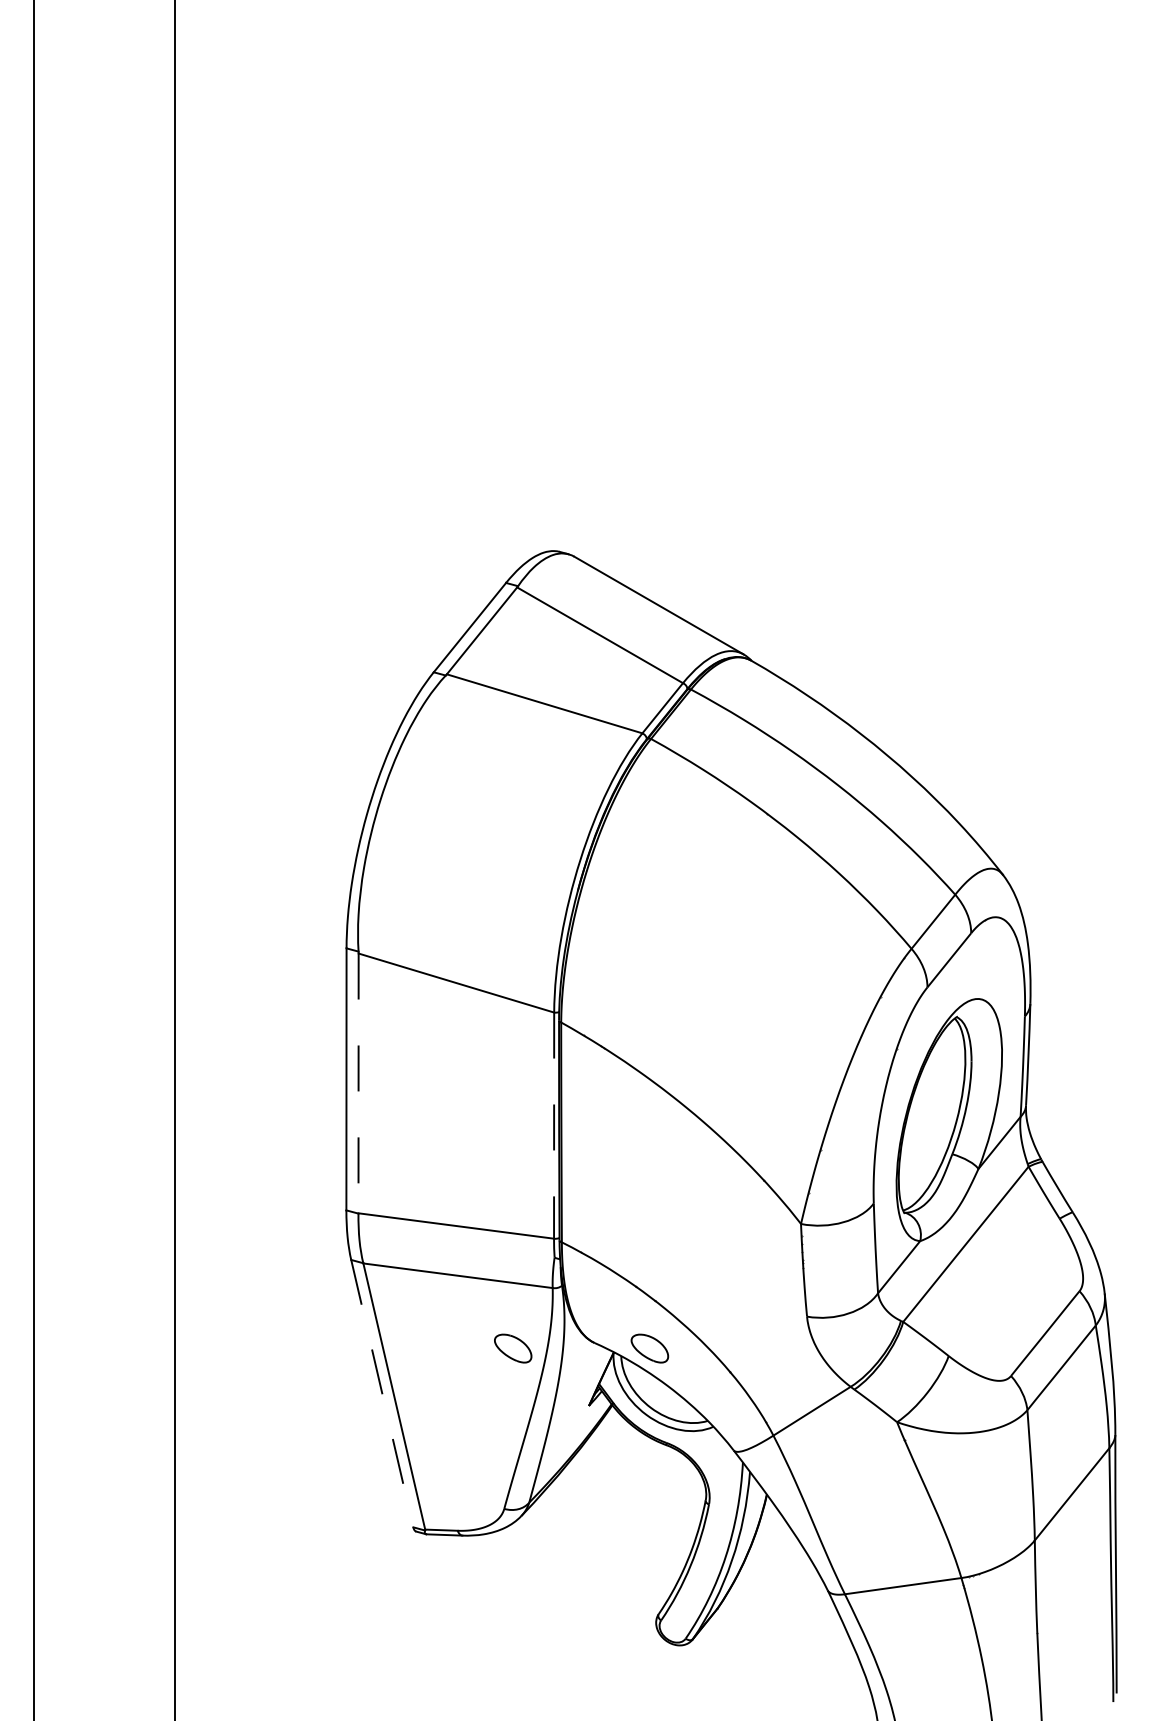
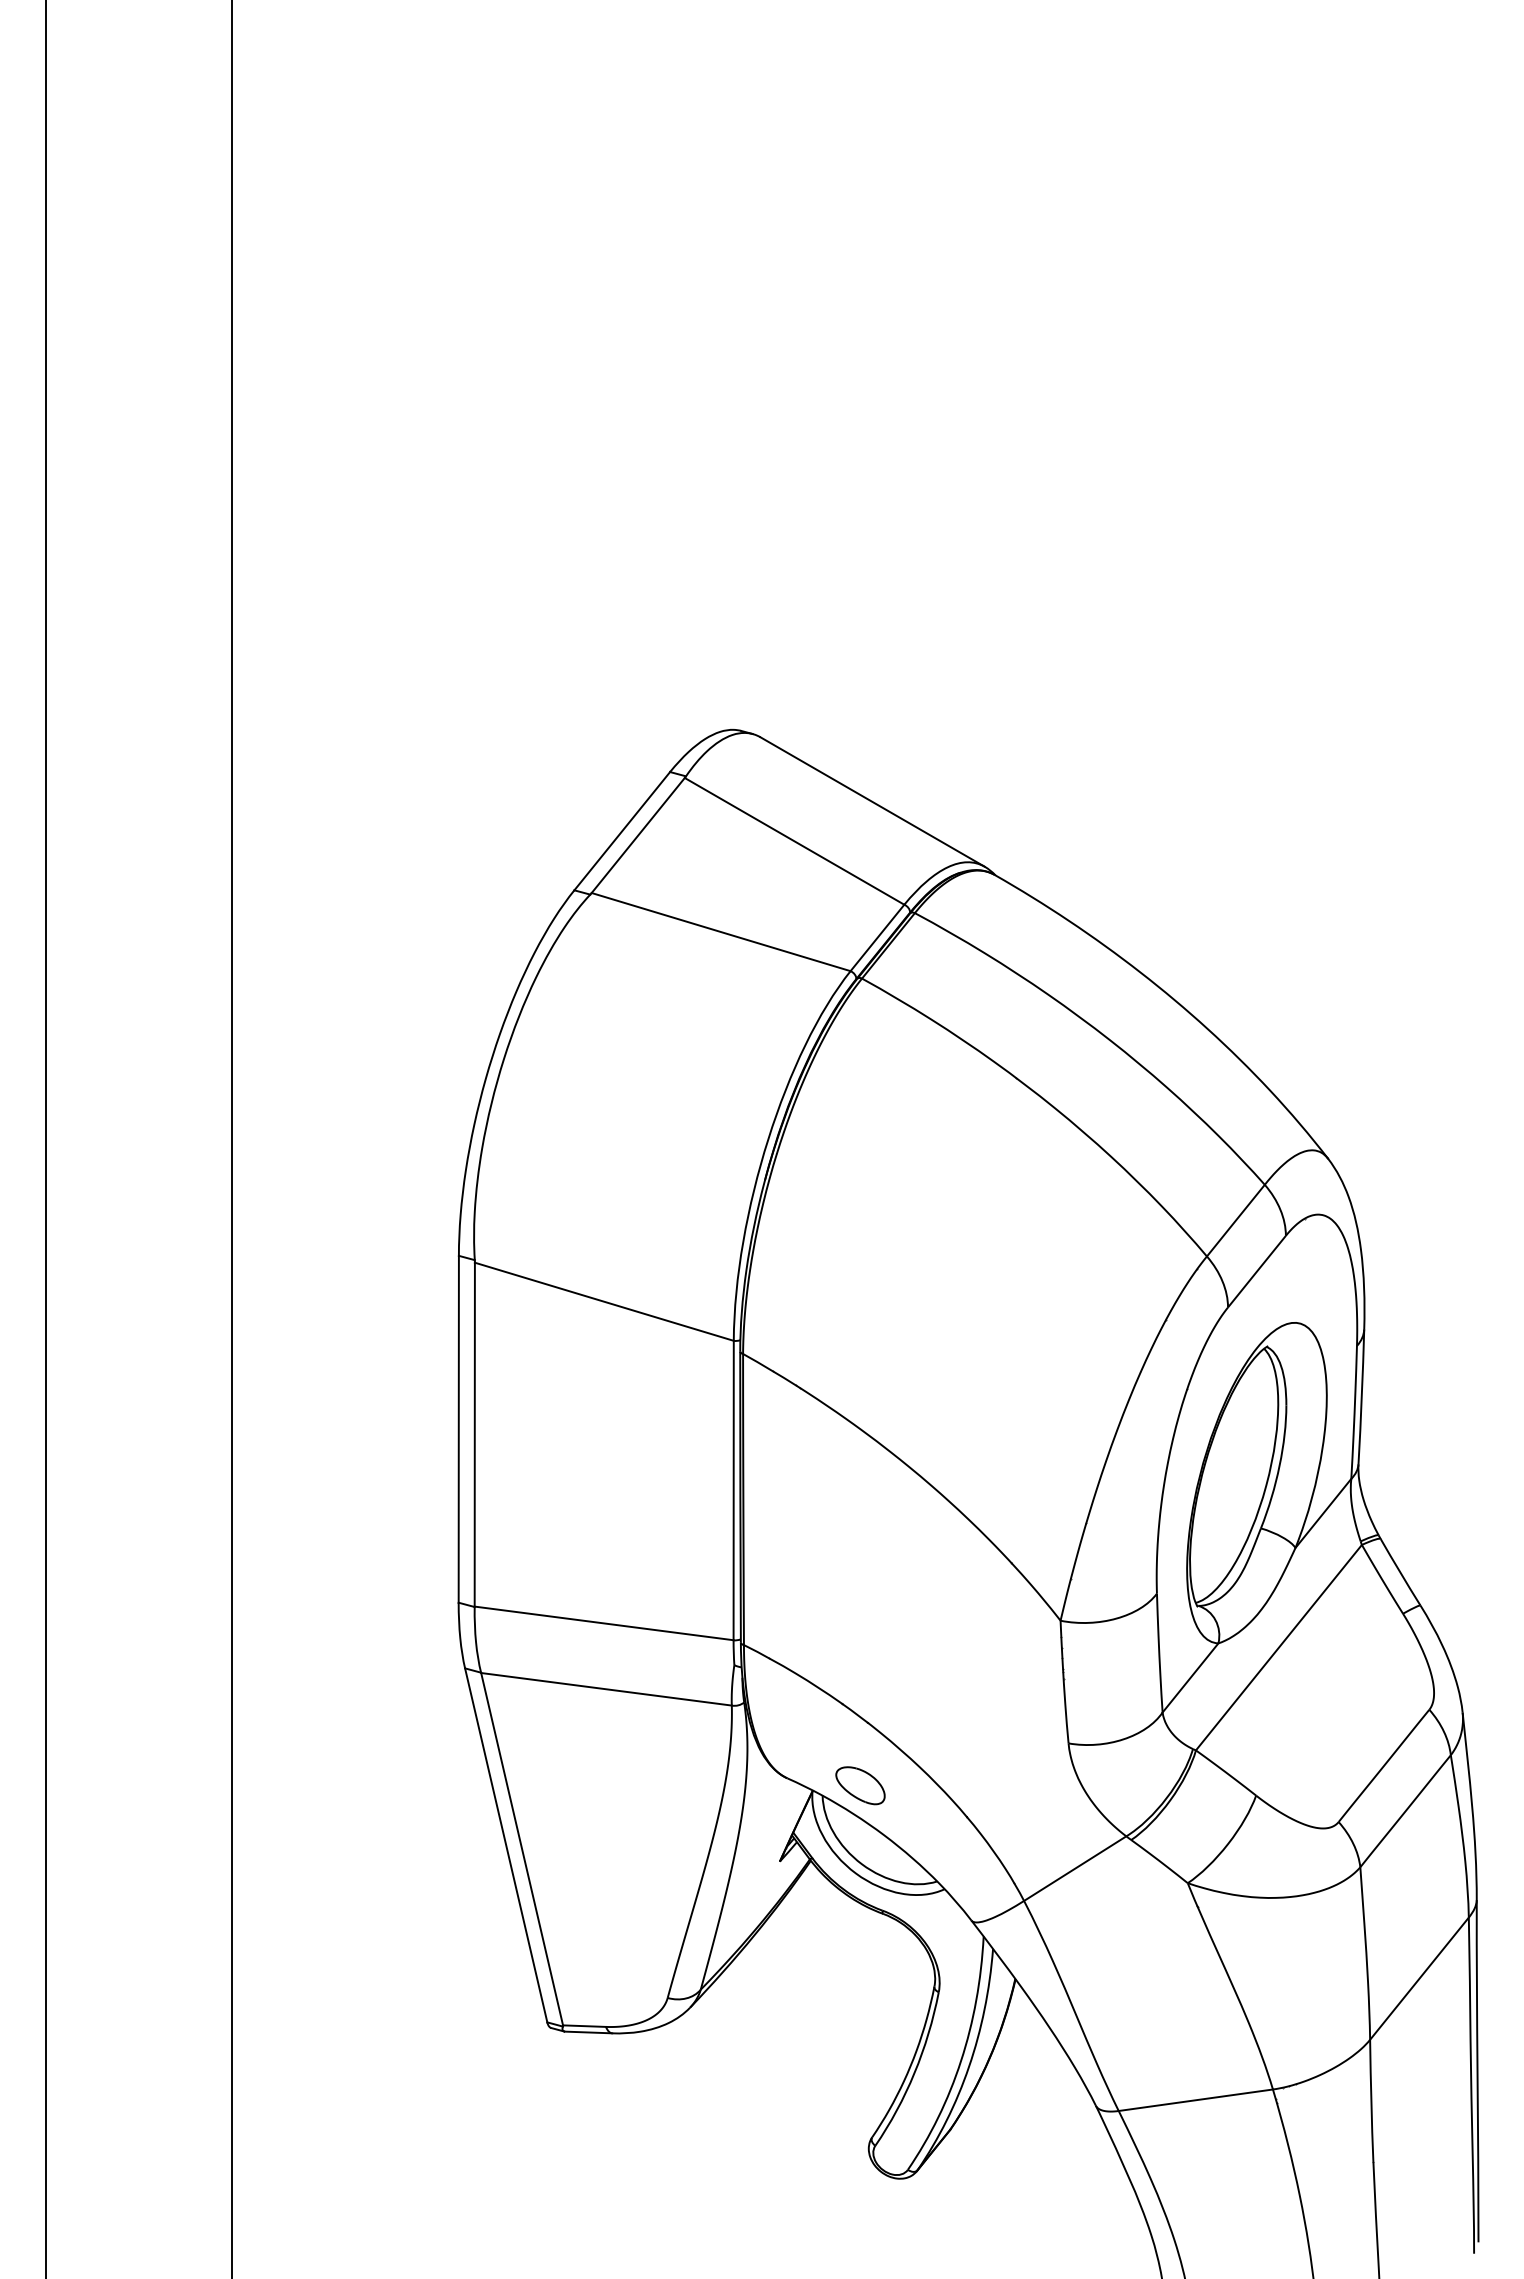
line: (358, 1083) -> (474, 1434), dashed -> solid
line: (553, 1125) -> (733, 1490), dashed -> solid
part: (513, 1348) -> (679, 1785), removed
line: (382, 1393) -> (506, 1845), dashed -> solid

